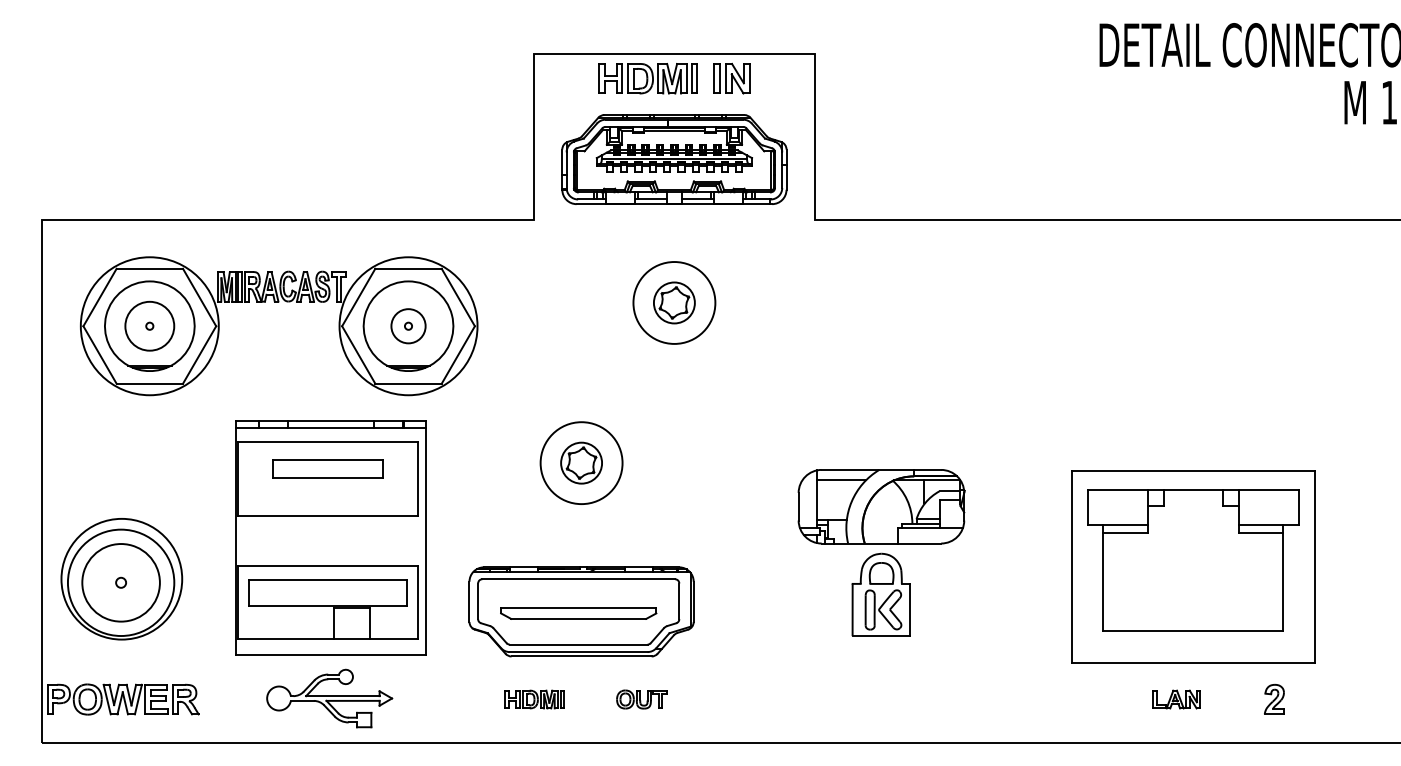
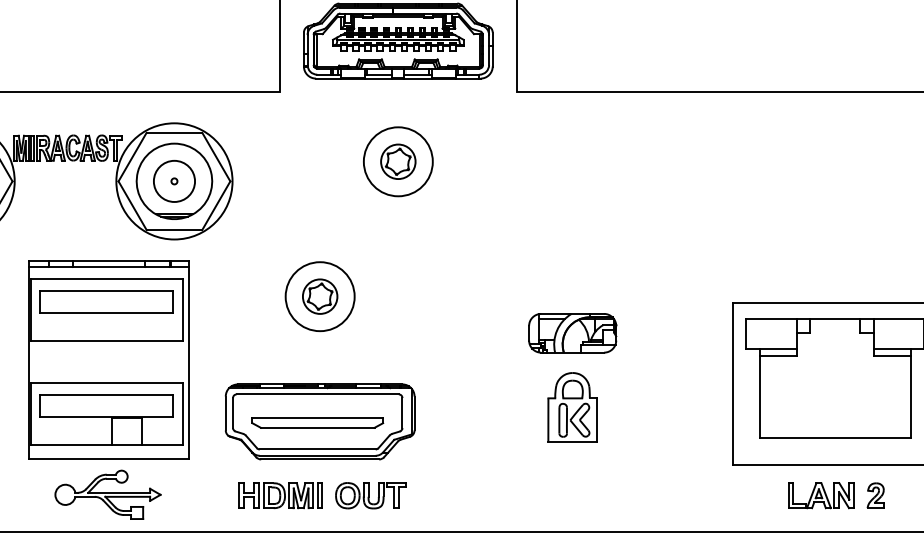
circle: (408, 325) -> (174, 180), size x1.43
part: (327, 468) -> (106, 301), size x1.43
part: (881, 506) -> (572, 333), size x0.62
part: (1274, 698) -> (875, 494), moved
part: (534, 699) -> (280, 495), size x1.67
part: (641, 699) -> (370, 495), size x1.67
part: (1176, 699) -> (821, 495), size x1.67

